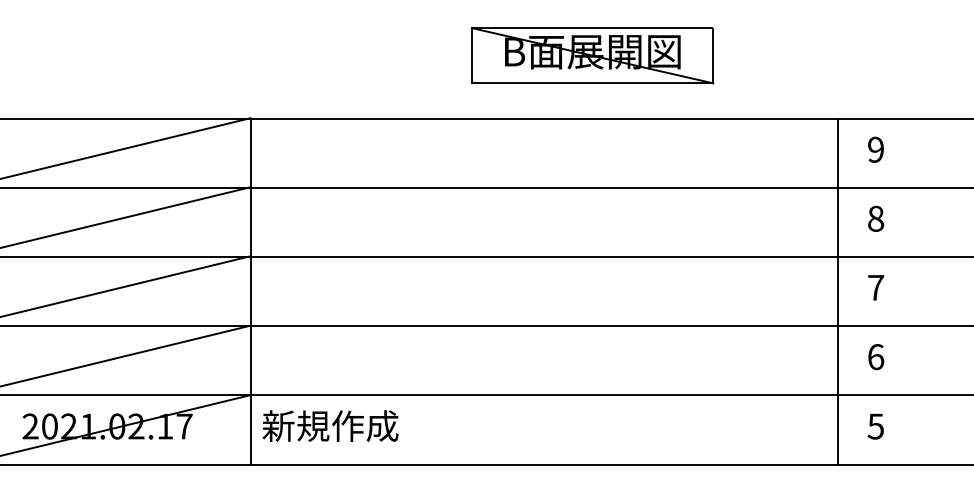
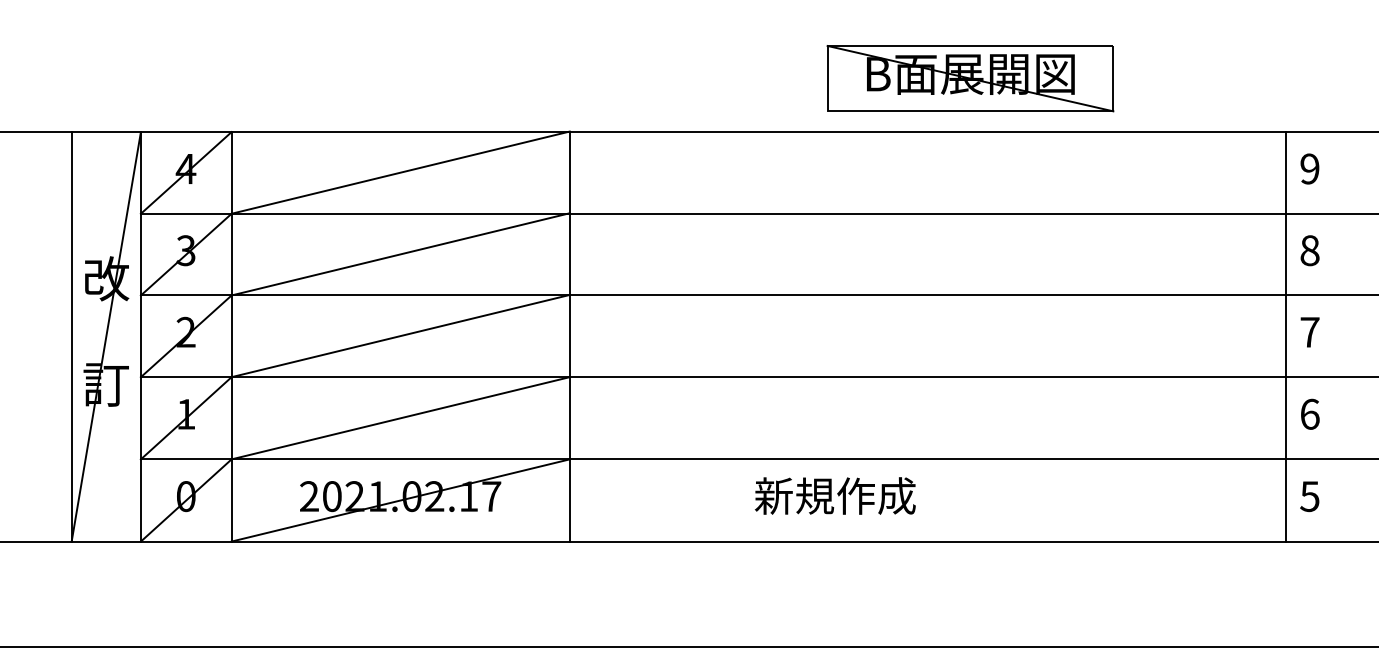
part: (592, 55) -> (970, 78), moved
line: (837, 291) -> (1285, 336), moved
text: (330, 425) -> (835, 495), moved

